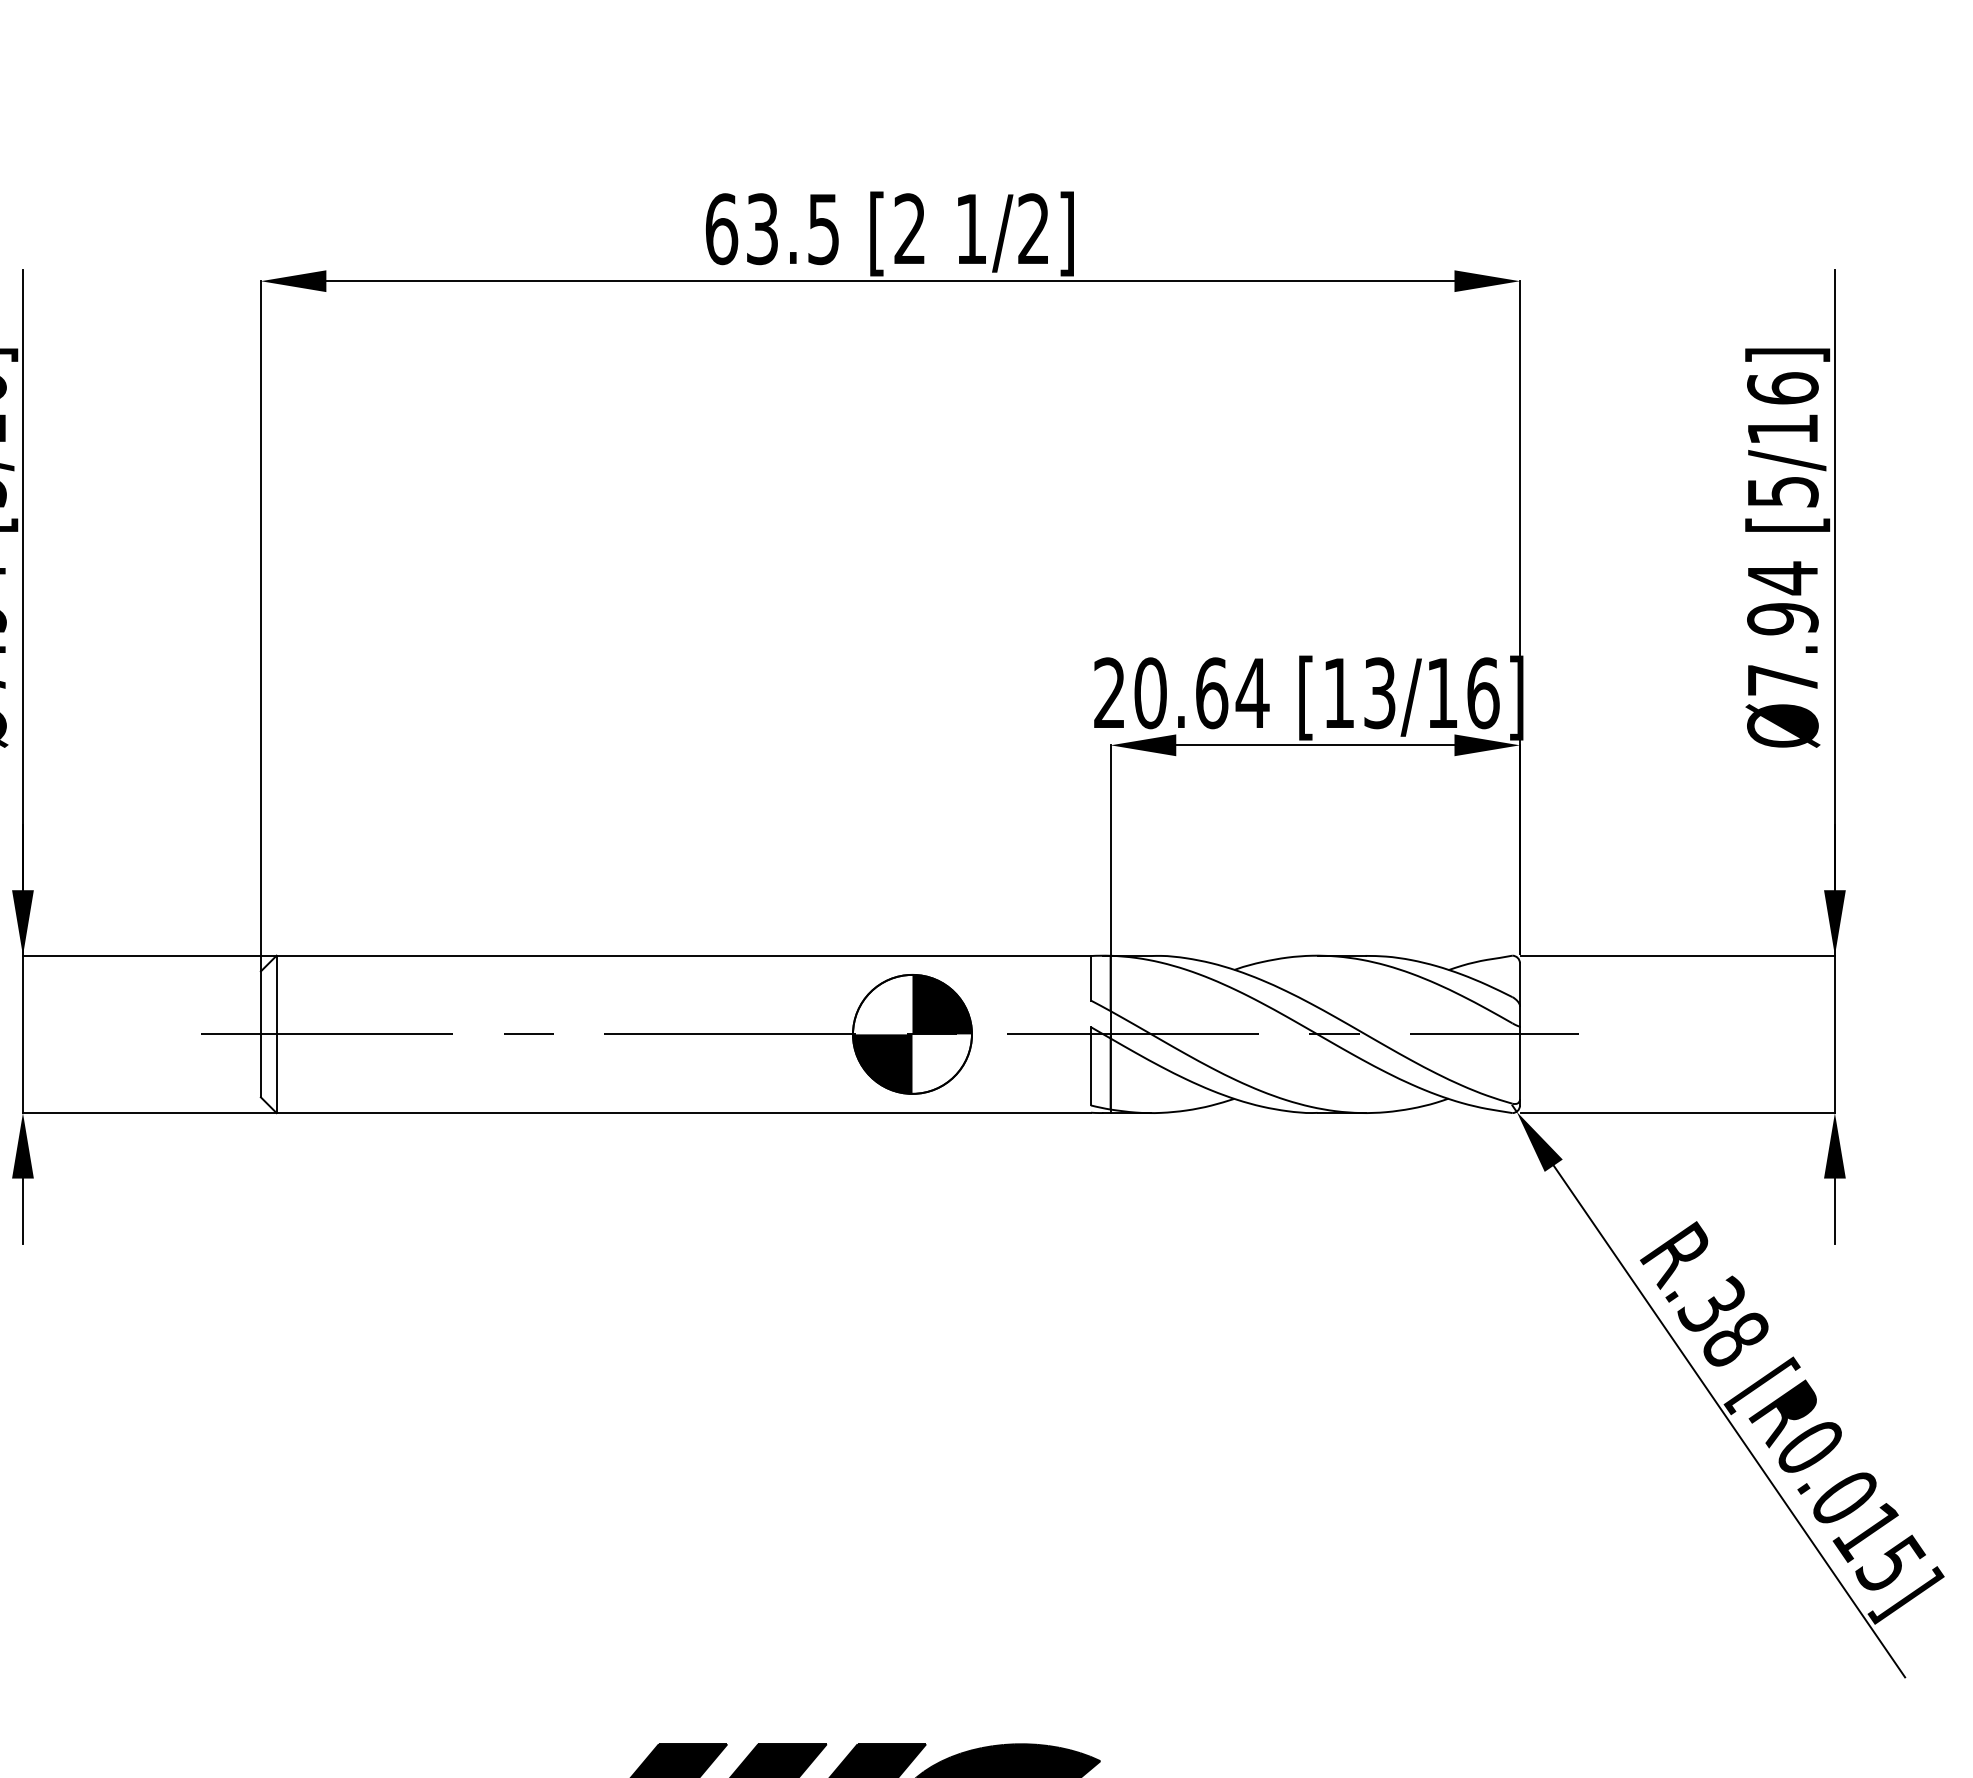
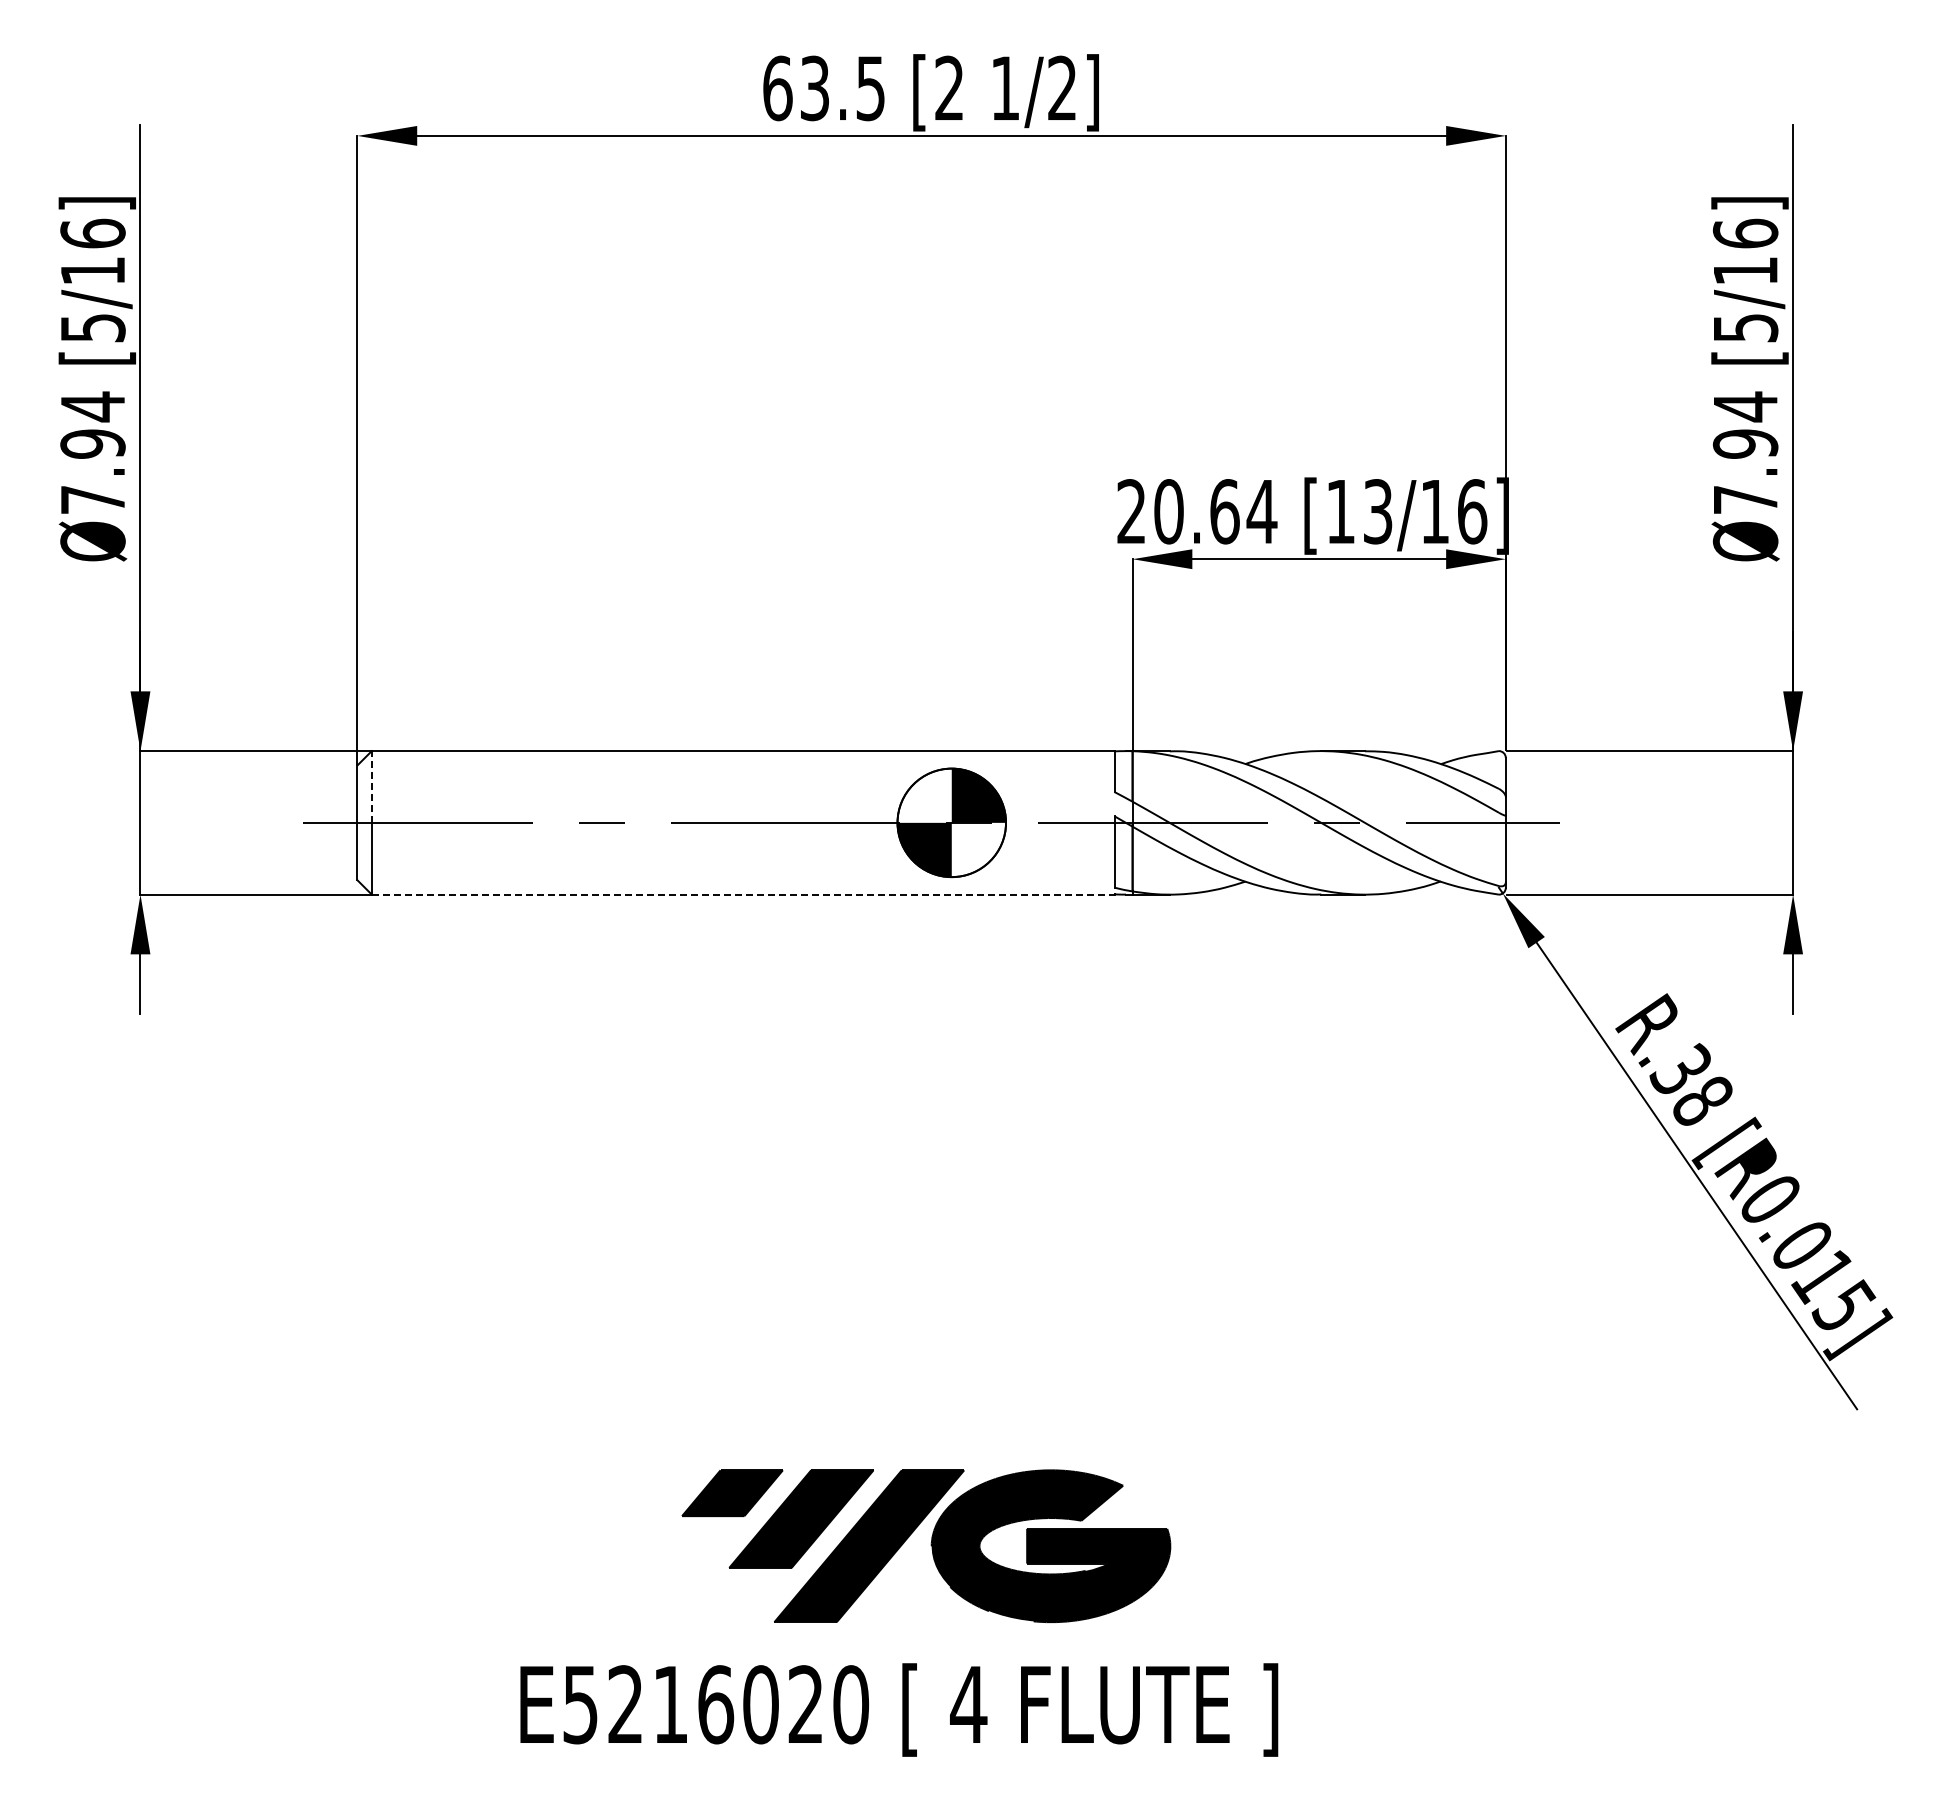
line: (276, 994) -> (371, 786), solid -> dashed
line: (684, 1112) -> (743, 894), solid -> dashed

